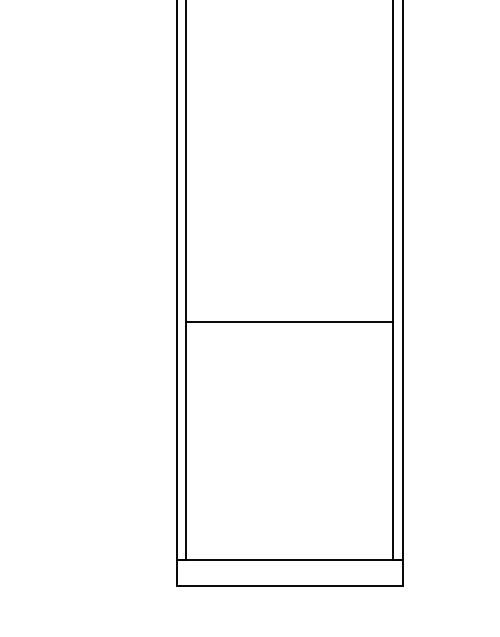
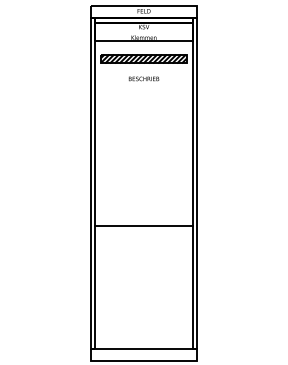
line: (288, 321) -> (143, 225), moved

